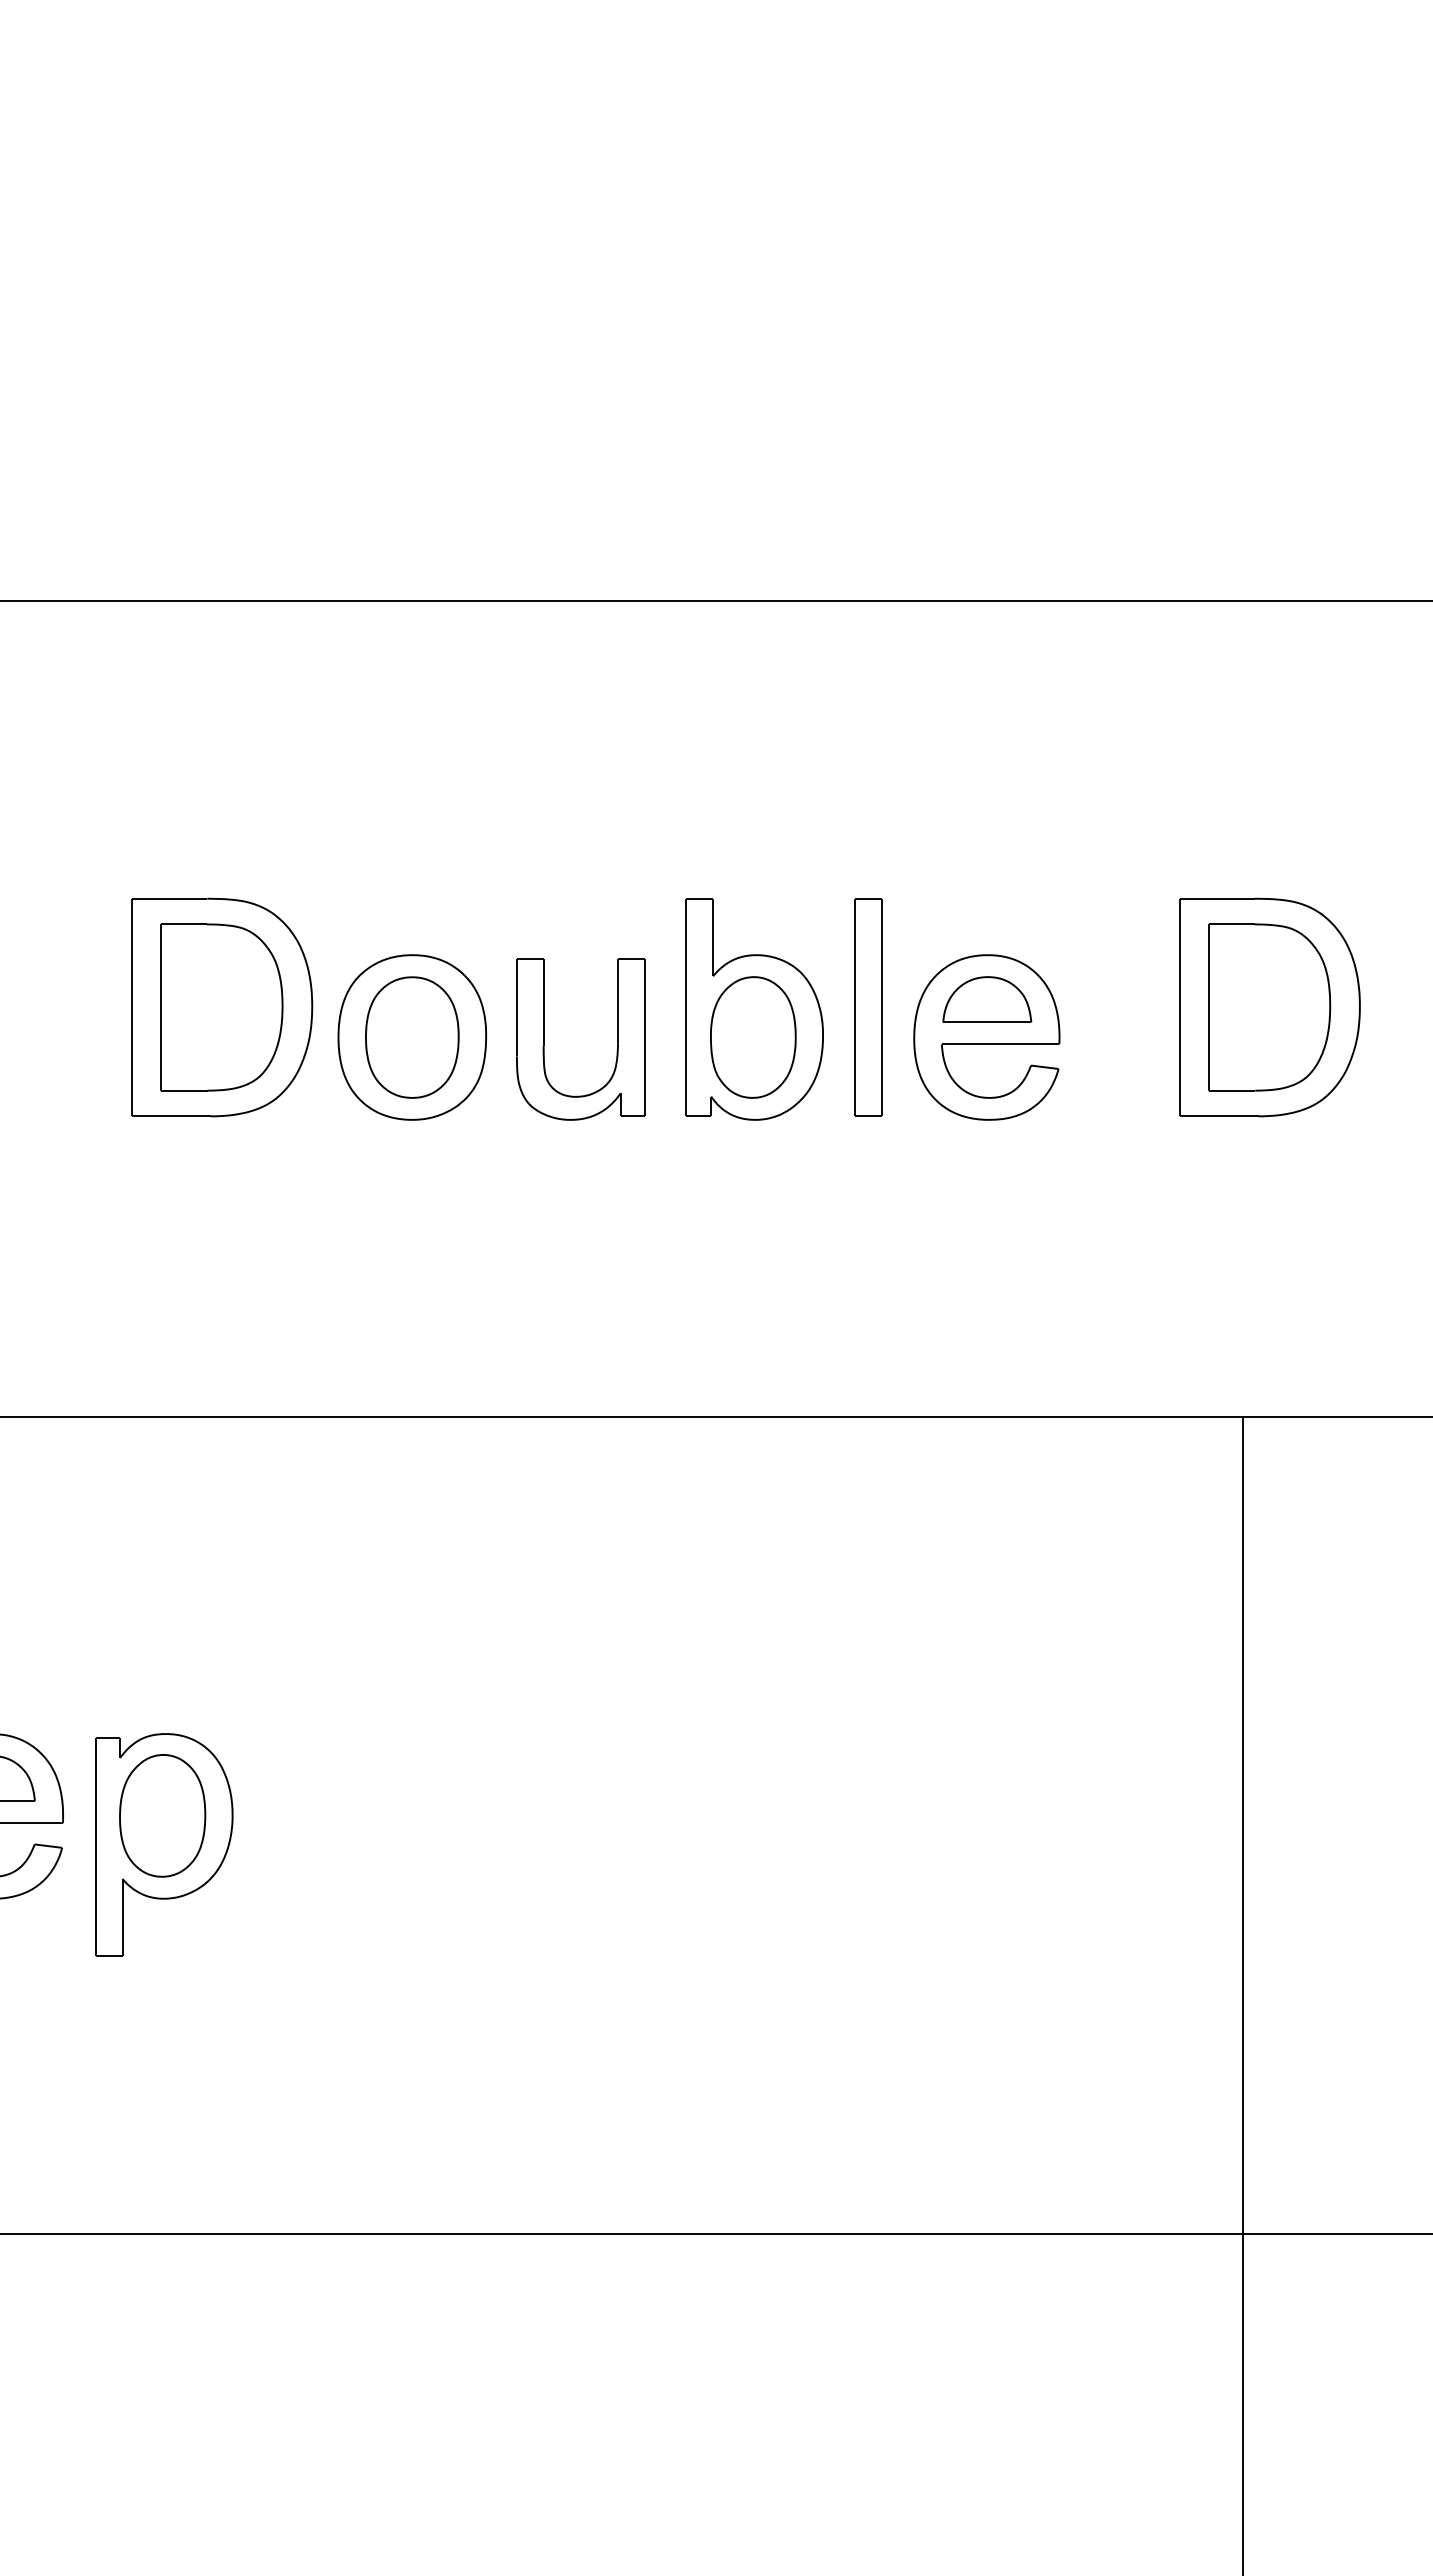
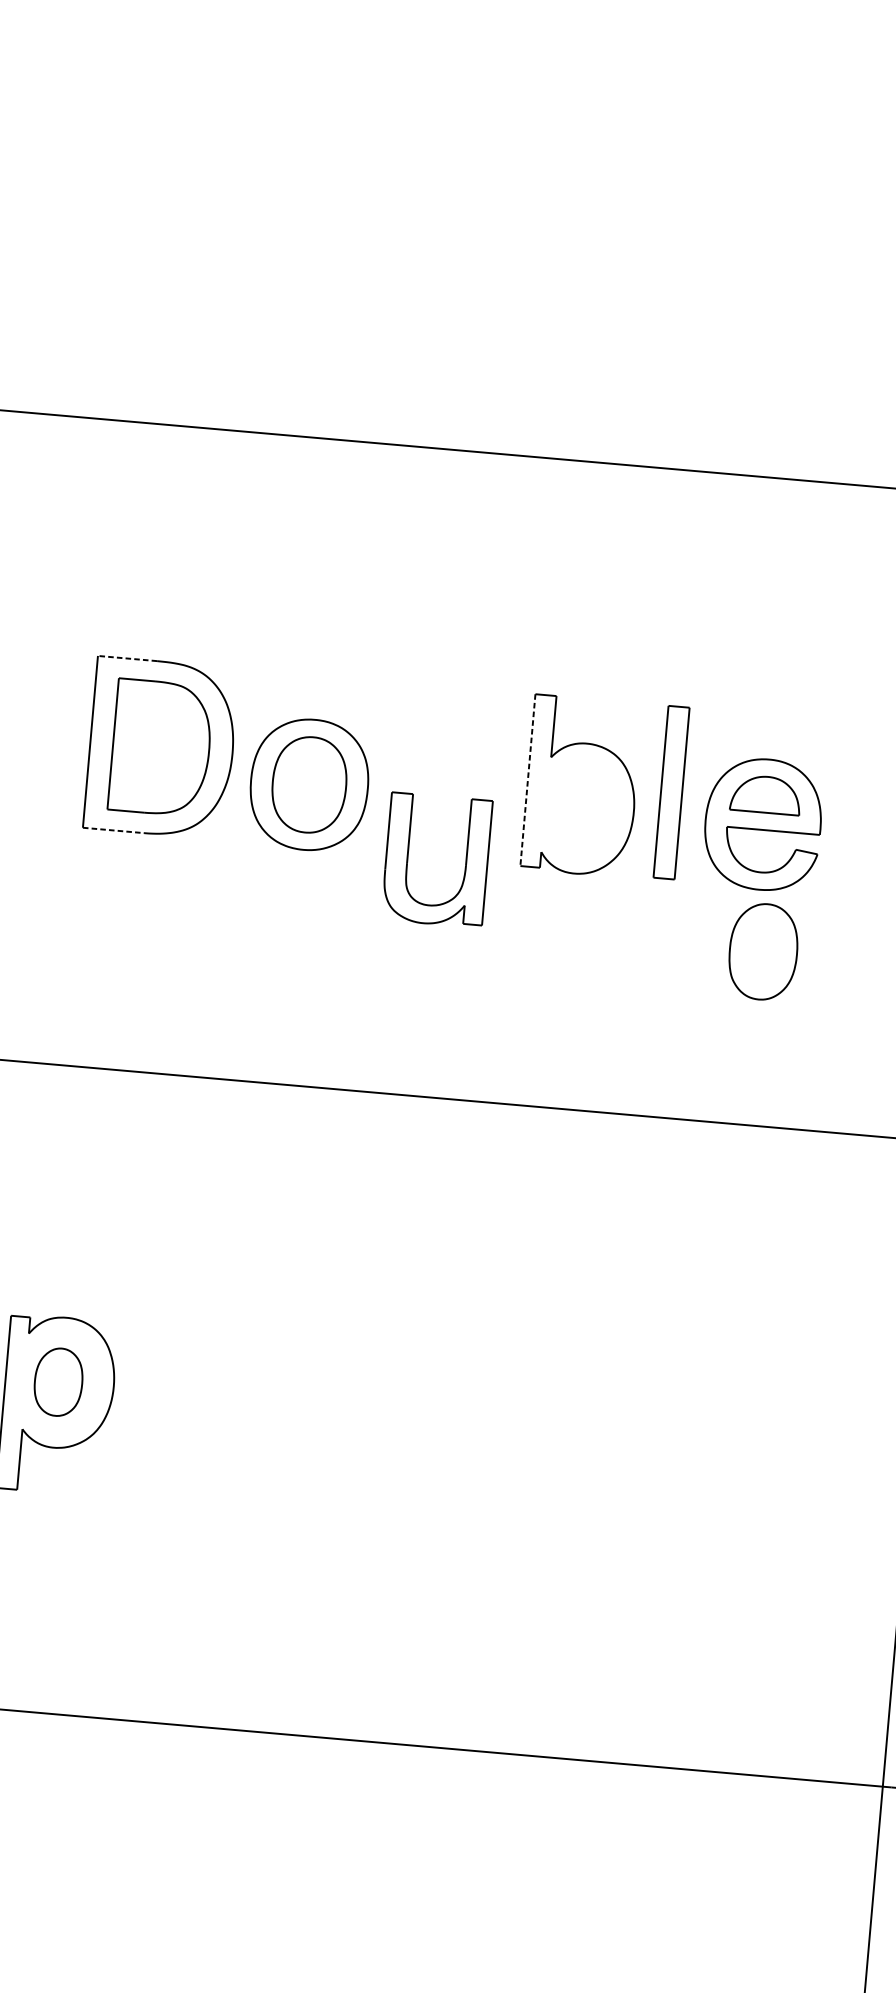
line: (169, 898) -> (127, 658), solid -> dashed
line: (686, 1007) -> (527, 780), solid -> dashed
part: (753, 1037) -> (763, 951), moved
part: (544, 1039) -> (408, 857), moved
line: (172, 1116) -> (114, 830), solid -> dashed
part: (162, 1815) -> (58, 1381), size x0.7

